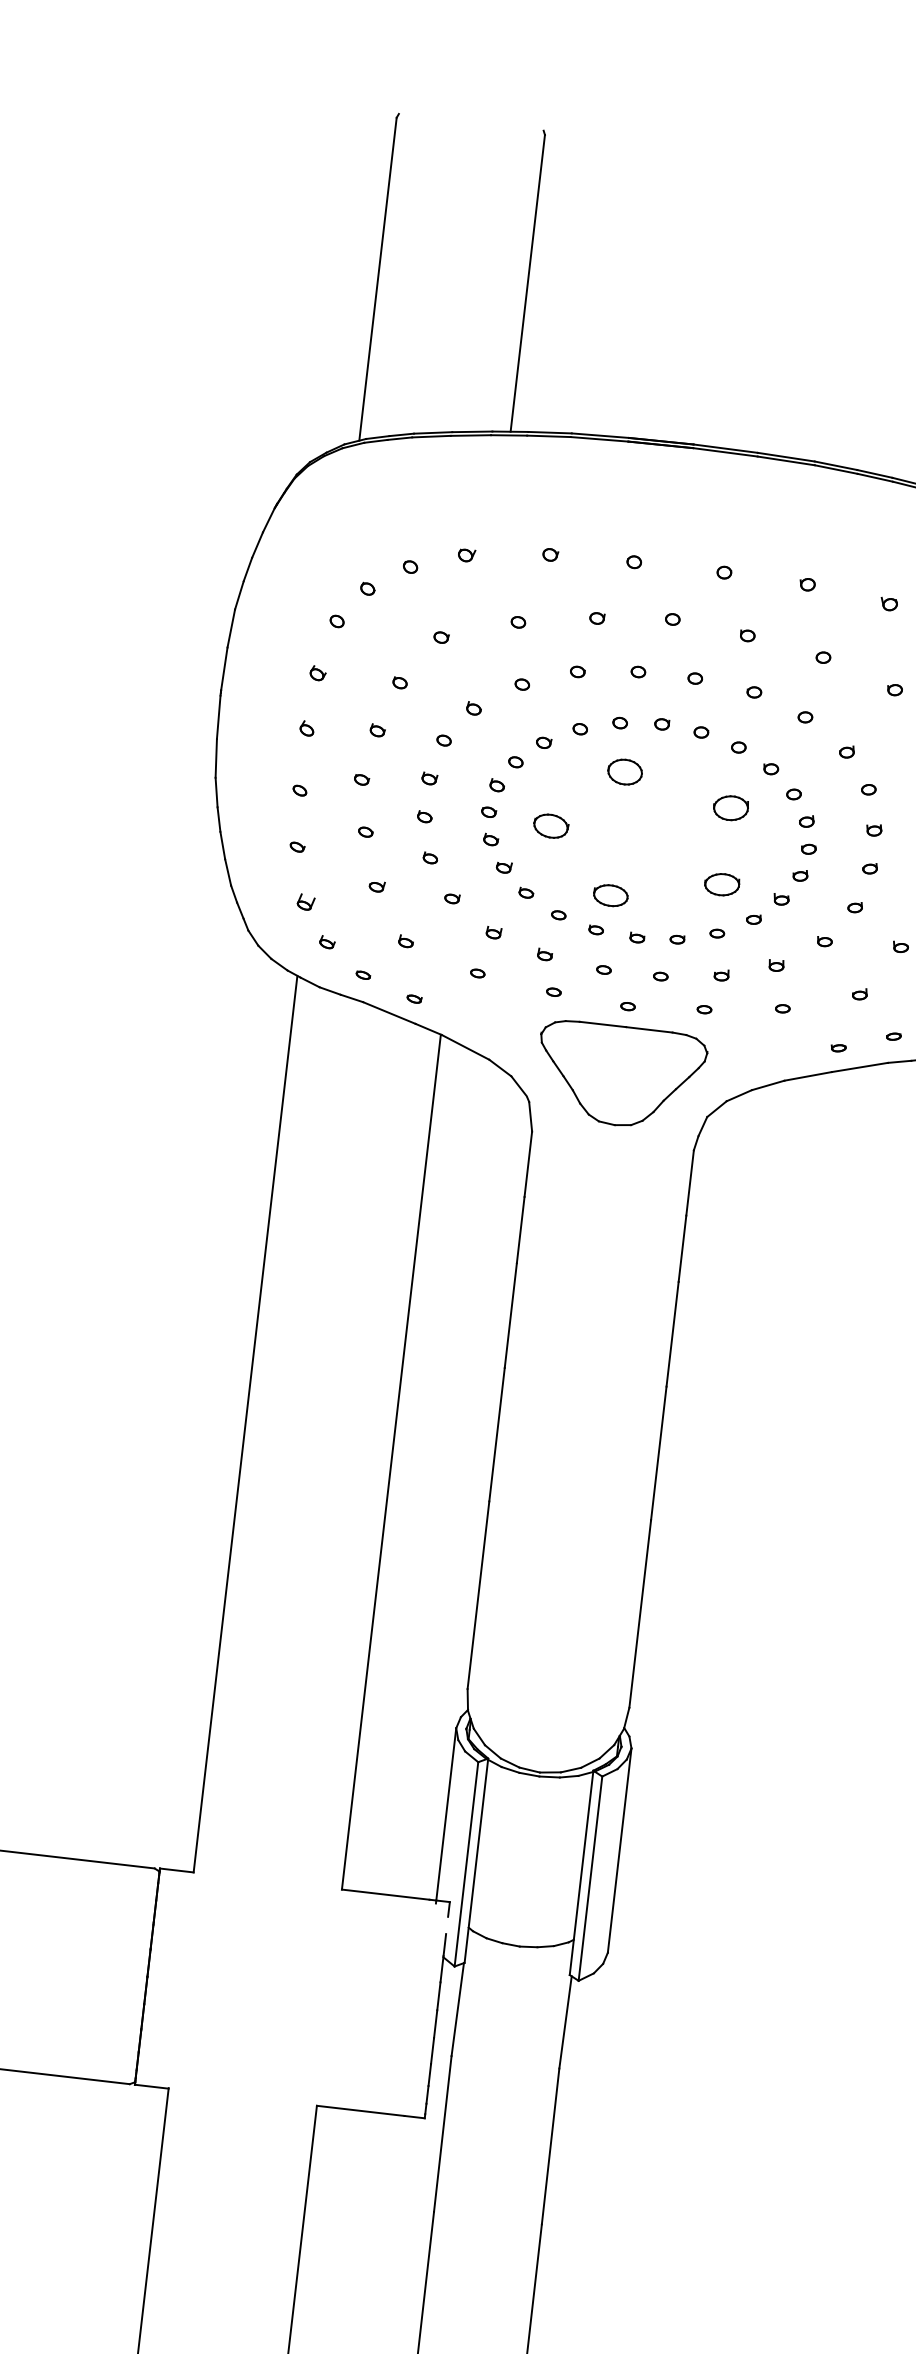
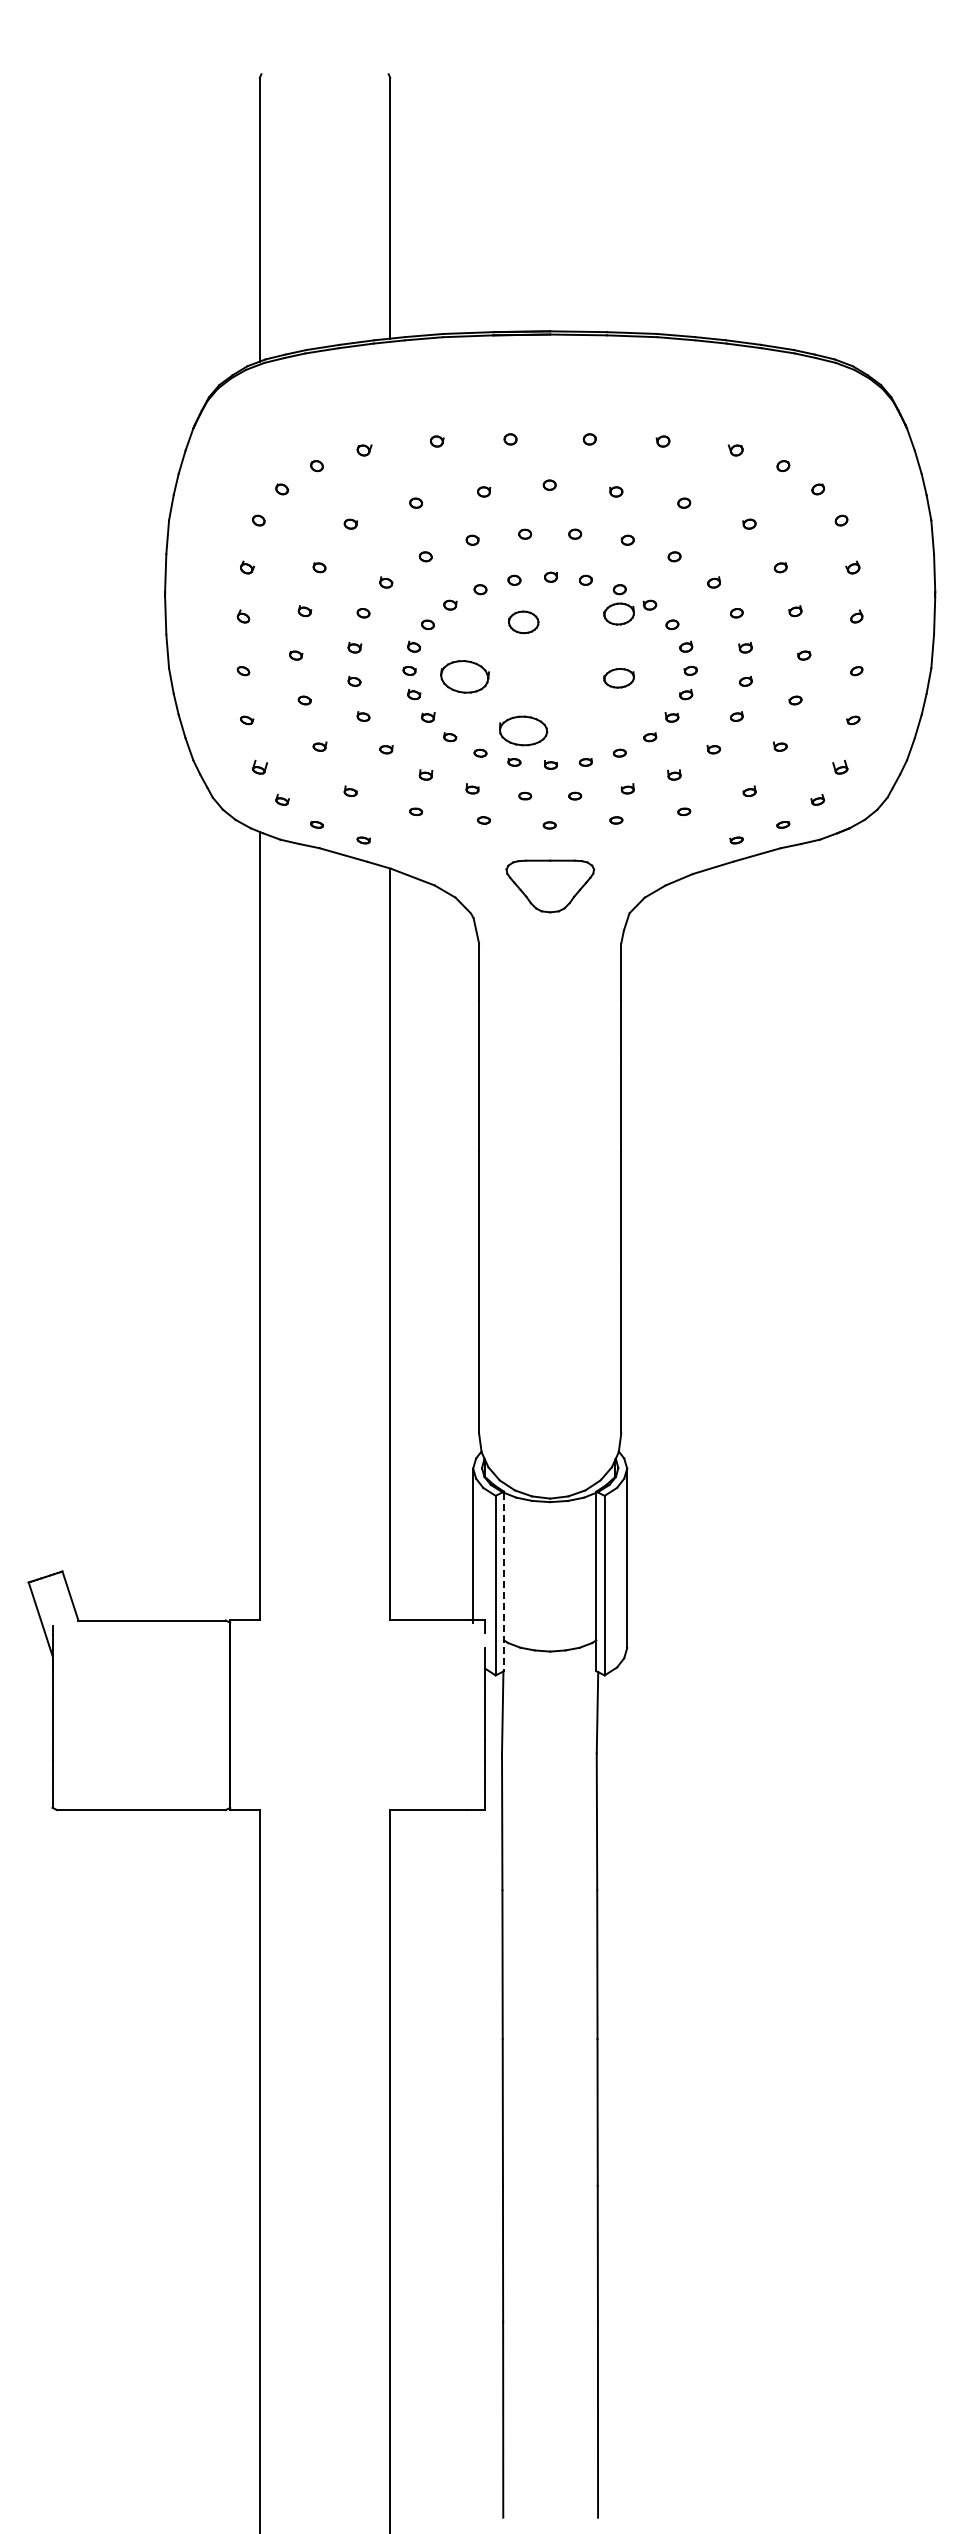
part: (730, 807) -> (618, 613), moved
part: (550, 825) -> (464, 676), size x1.6
part: (721, 884) -> (618, 678), moved
part: (610, 895) -> (523, 730), size x1.6
part: (620, 1076) -> (550, 886), size x0.6
line: (475, 1861) -> (503, 1582), solid -> dashed

